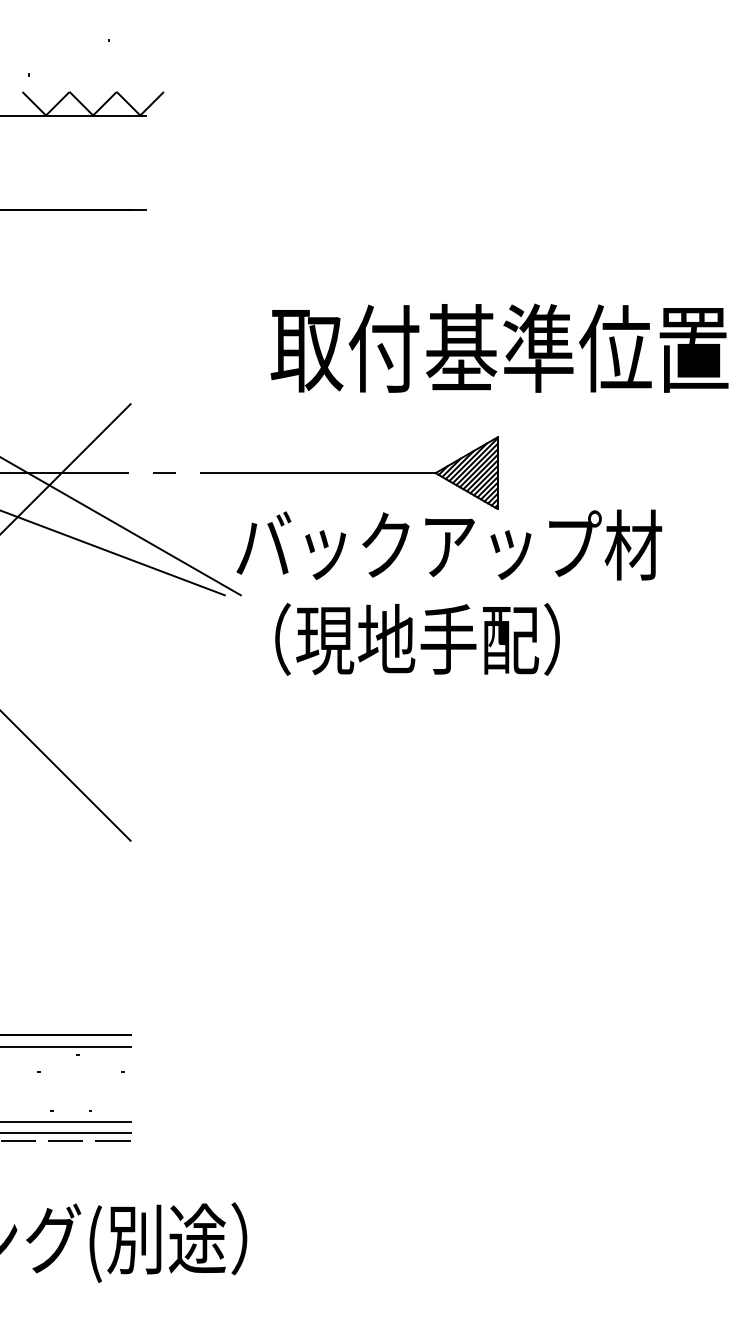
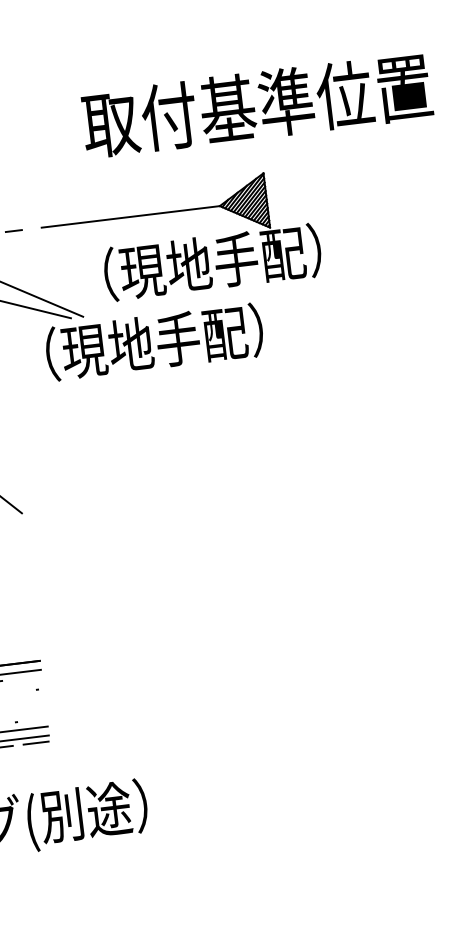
text: (449, 544) -> (236, 259), バックアップ材 -> （現地手配）
text: (417, 639) -> (154, 342), moved

